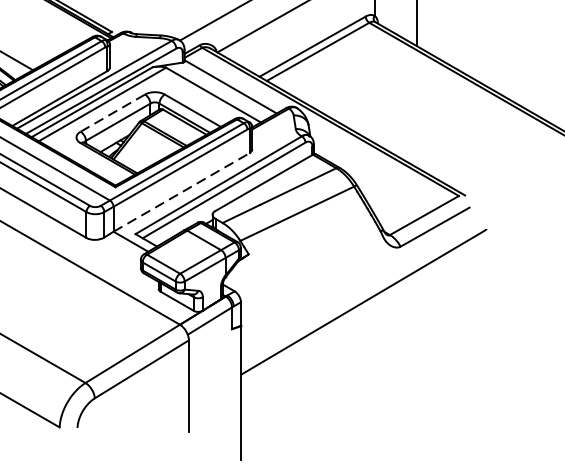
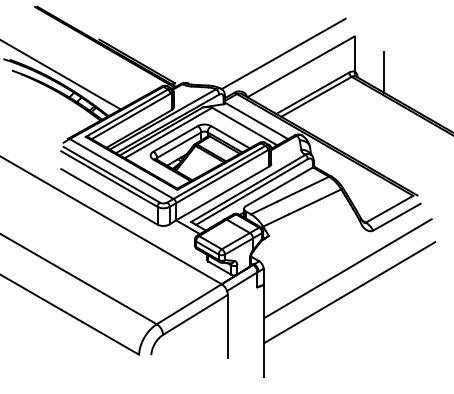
line: (112, 112) -> (175, 138), dashed -> solid
line: (181, 192) -> (222, 193), dashed -> solid
line: (366, 336) -> (349, 292), added

